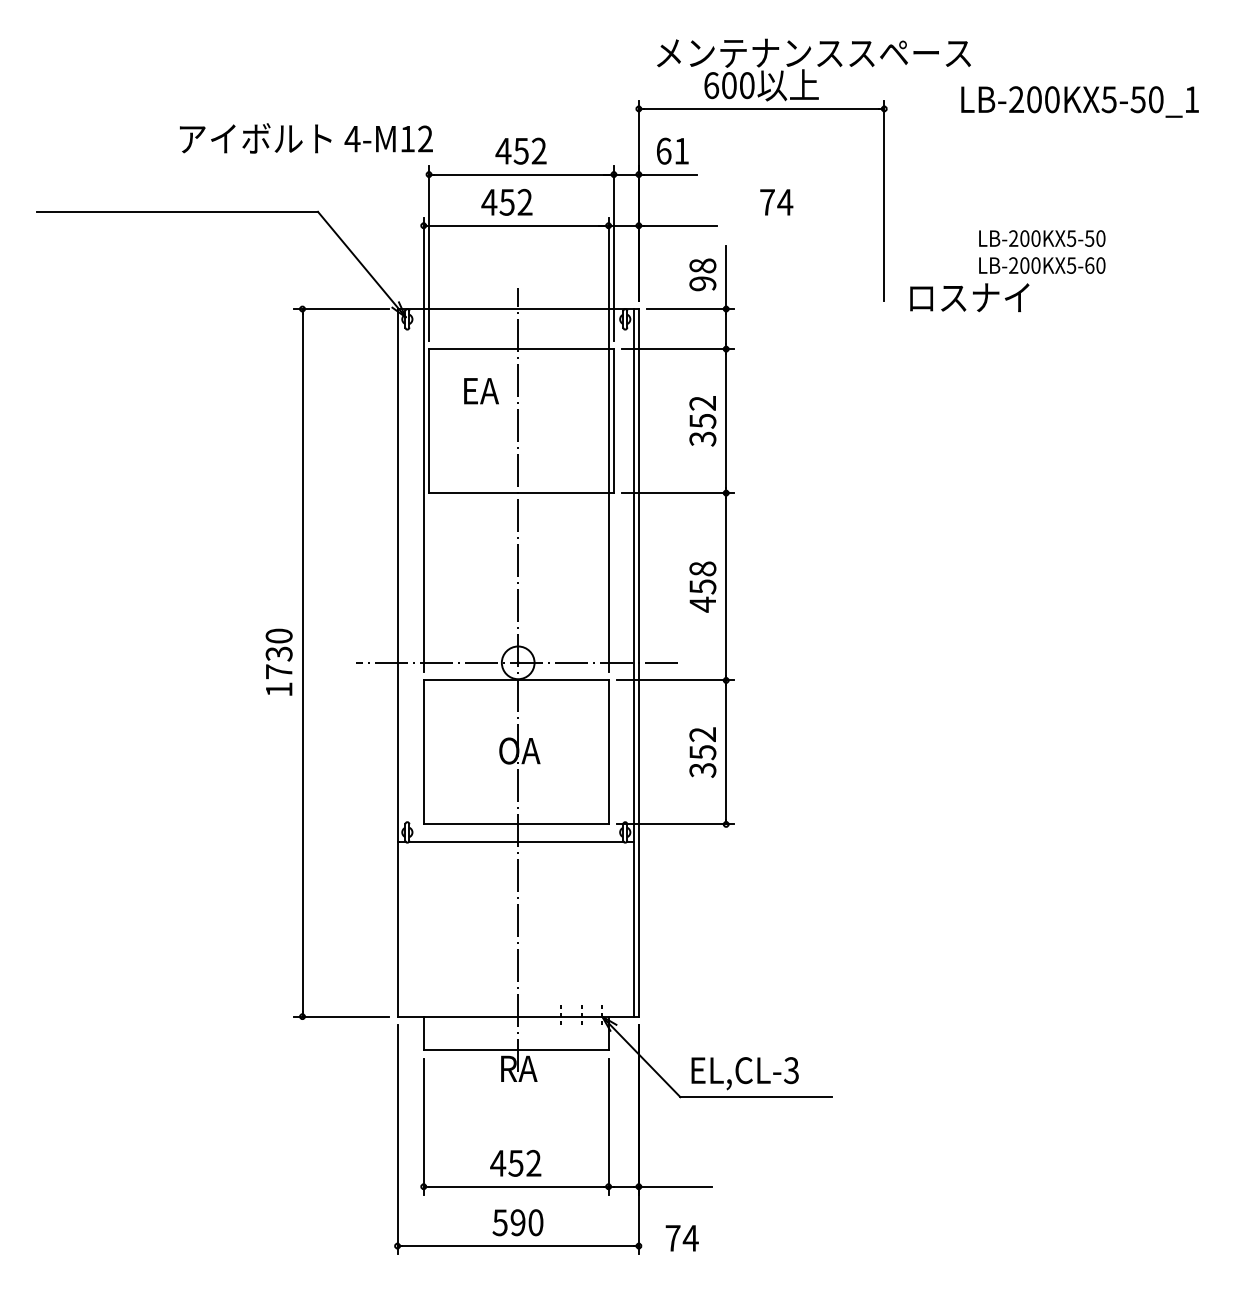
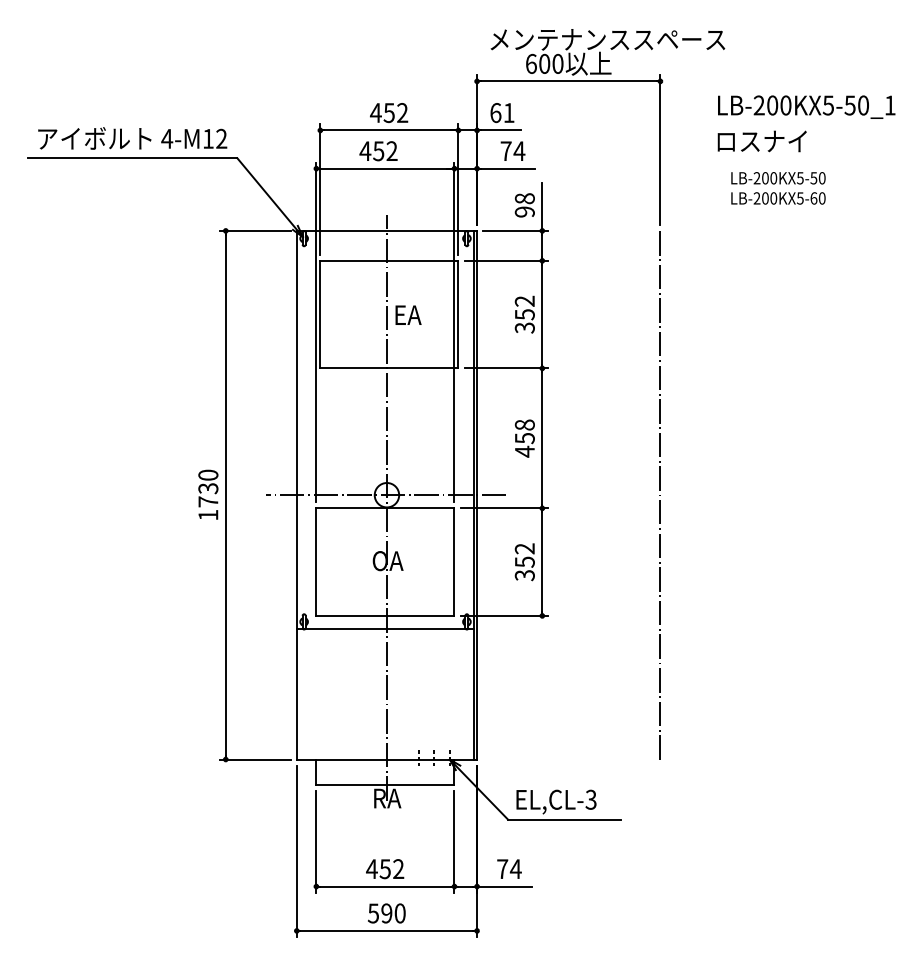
text: (1079, 101) -> (806, 106), moved
text: (306, 138) -> (132, 138), moved
text: (775, 201) -> (512, 150), moved
text: (968, 297) -> (761, 141), moved
text: (481, 390) -> (408, 314), moved
line: (884, 661) -> (660, 494), added
text: (682, 1237) -> (509, 868), moved

